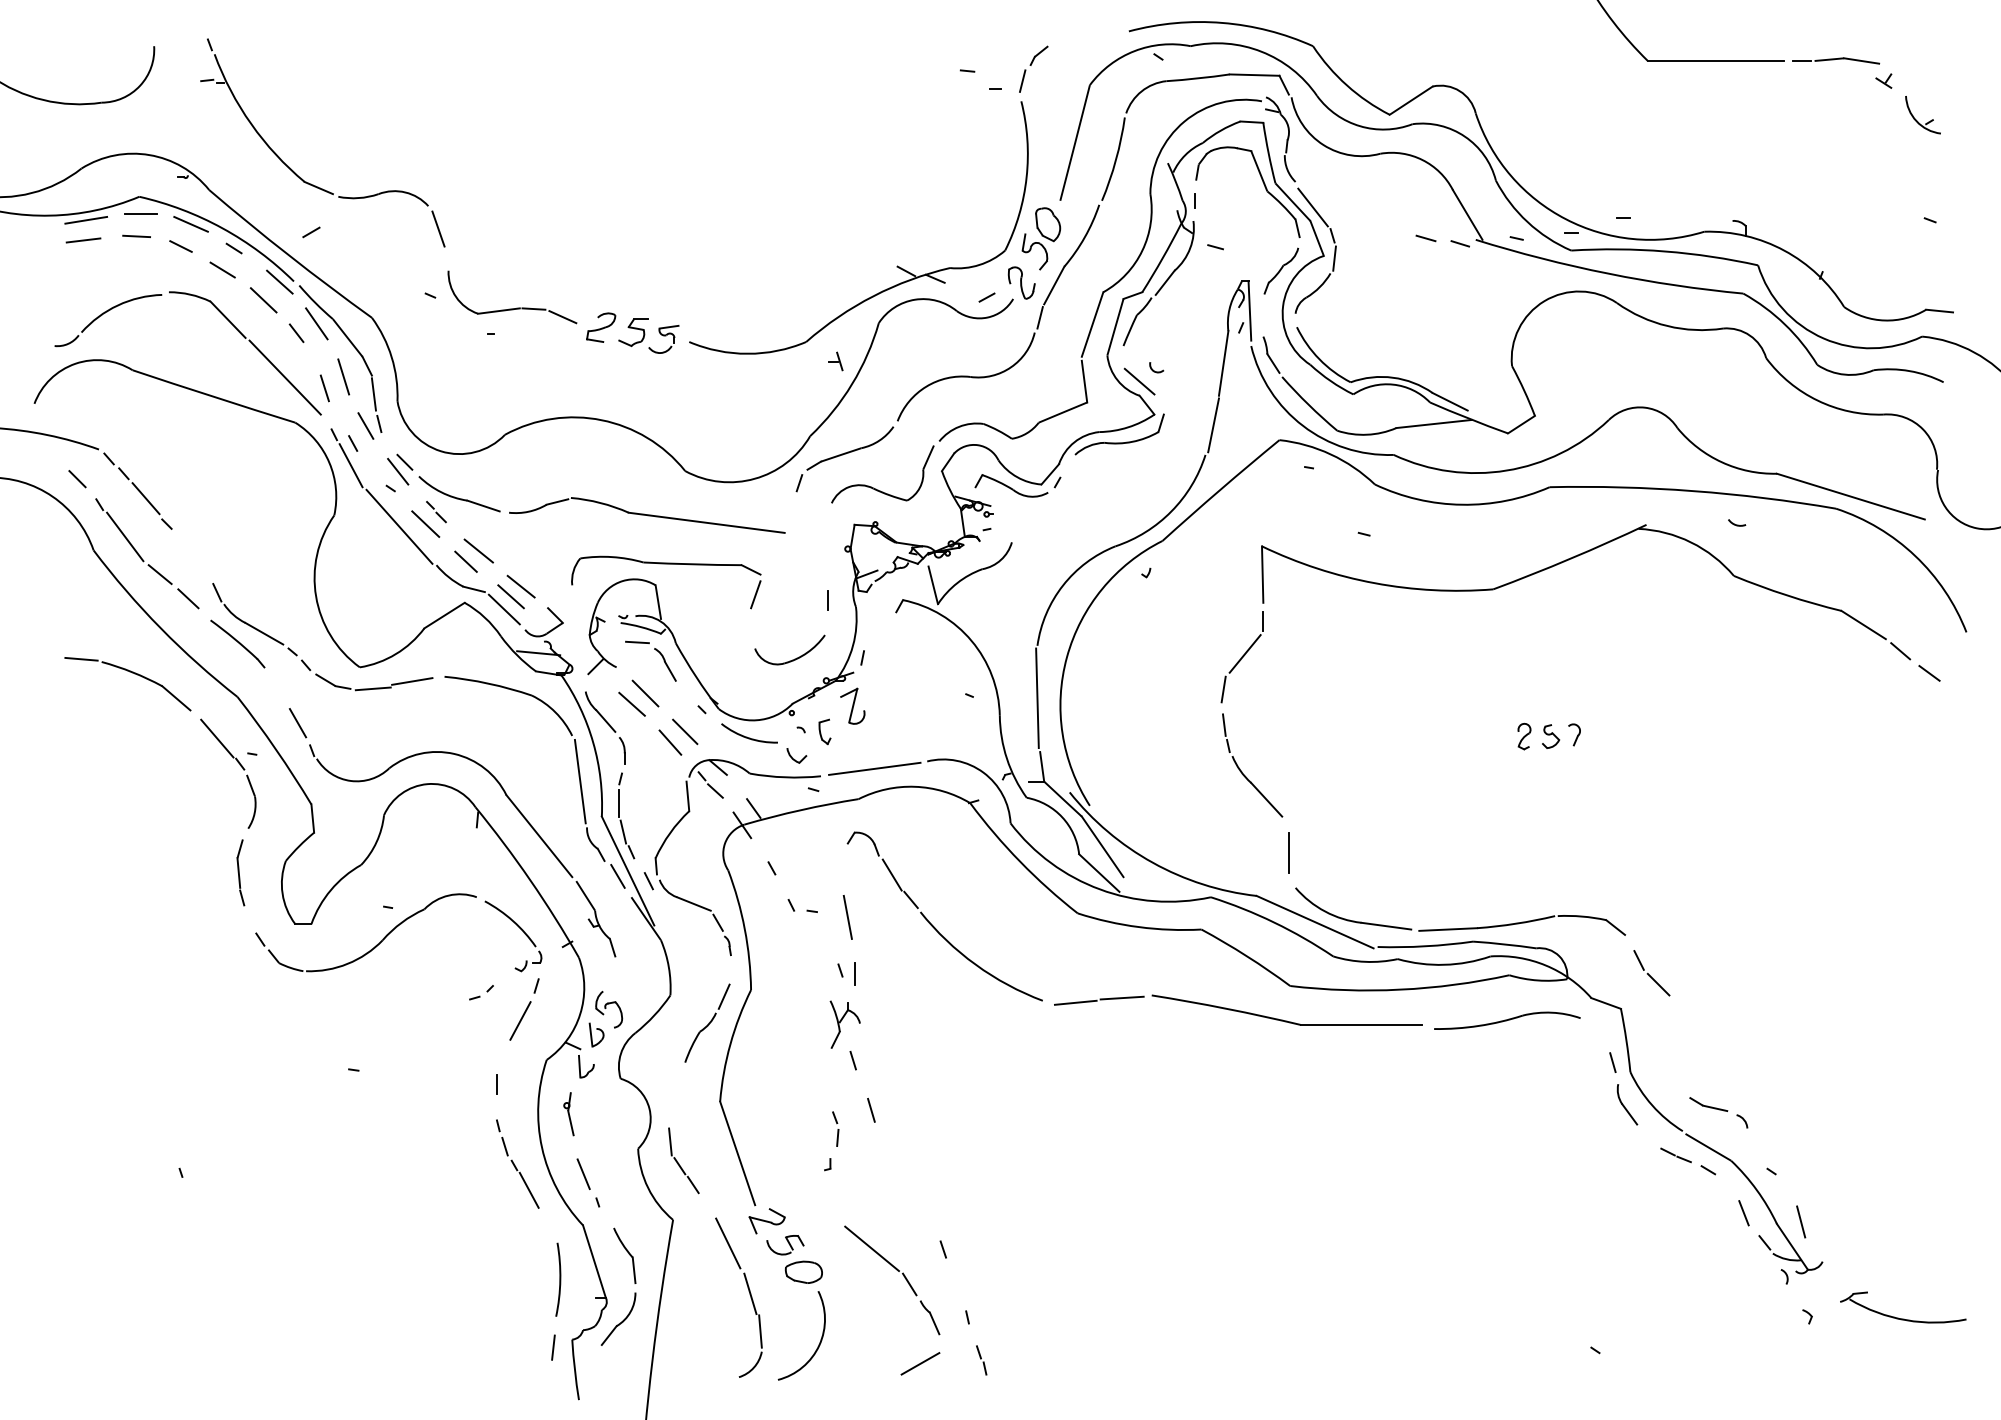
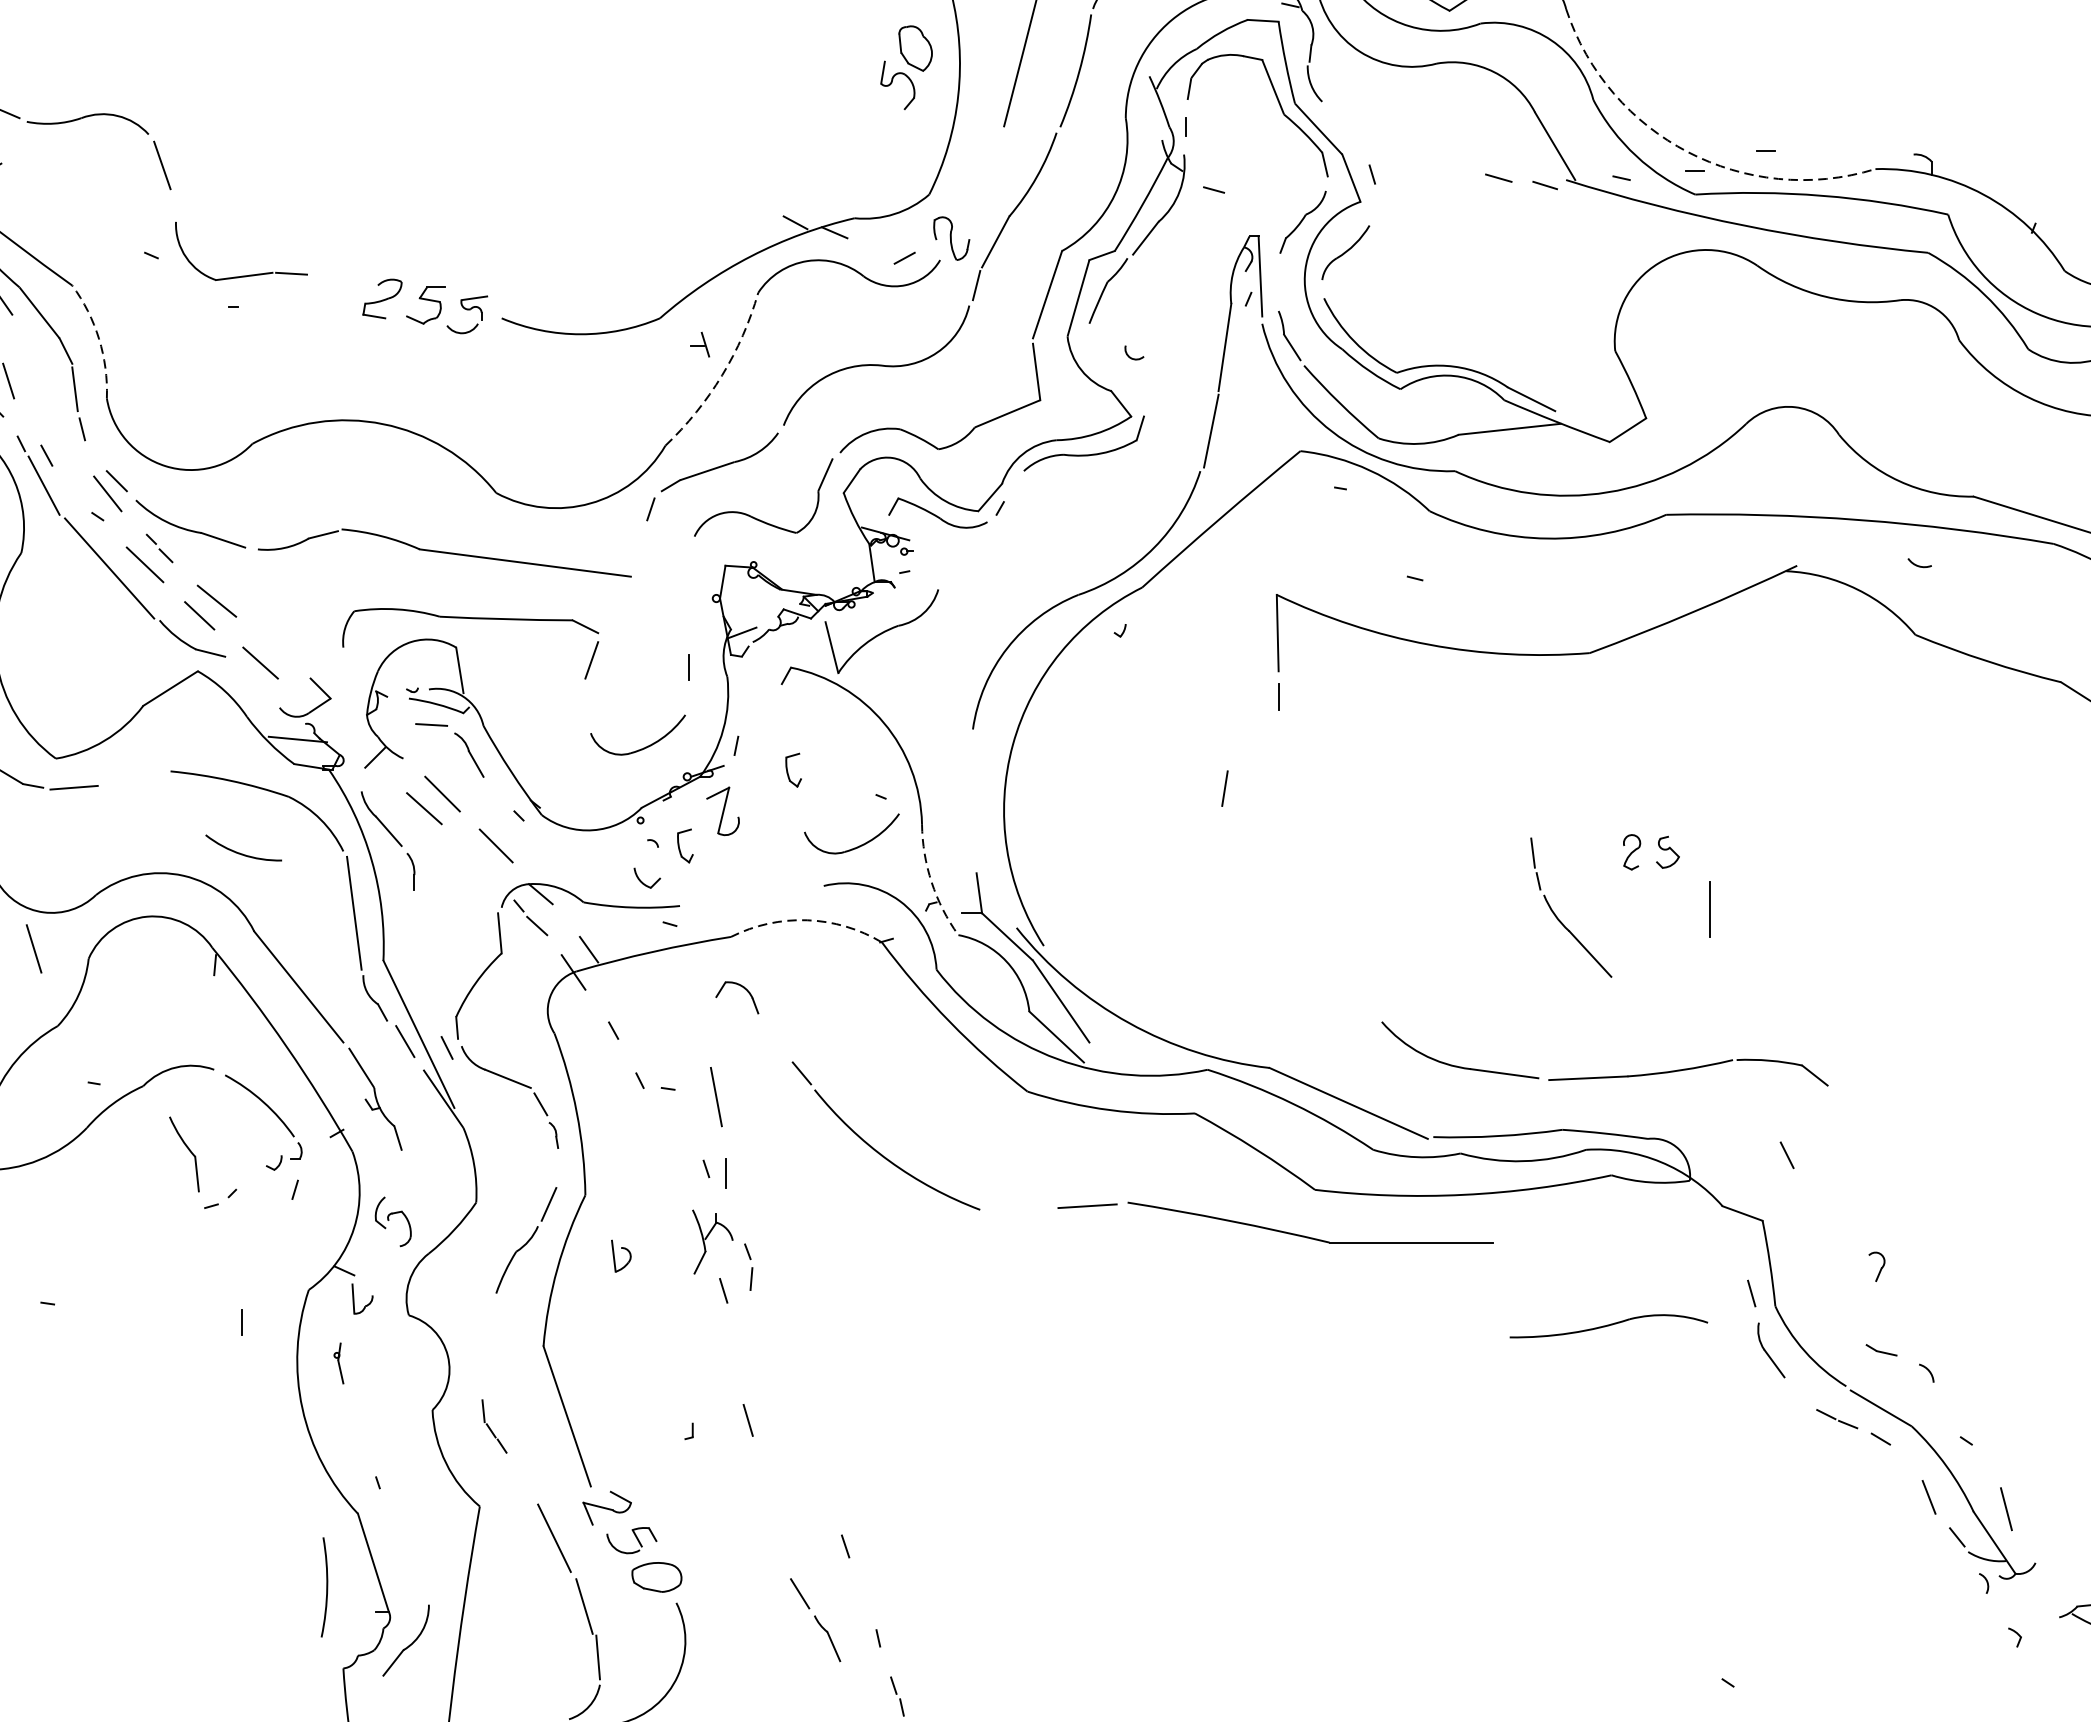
line: (1312, 207) -> (1345, 136), removed
arc: (1565, 219) -> (1687, 152), solid -> dashed
part: (1041, 238) -> (906, 67), moved
line: (1334, 258) -> (1374, 205), removed
line: (562, 317) -> (330, 285), removed
arc: (391, 357) -> (98, 339), solid -> dashed
line: (343, 376) -> (33, 948), moved
line: (1139, 381) -> (1111, 371), removed
arc: (852, 384) -> (722, 375), solid -> dashed
line: (365, 425) -> (63, 431), removed
line: (520, 586) -> (273, 649), removed
line: (503, 609) -> (250, 680), removed
line: (1244, 653) -> (1253, 739), removed
part: (904, 675) -> (793, 769), added
line: (412, 681) -> (127, 777), removed
line: (1037, 698) -> (973, 800), removed
part: (952, 731) -> (857, 845), added
part: (1574, 734) -> (1877, 1266), moved
arc: (747, 736) -> (240, 852), moved
line: (670, 742) -> (476, 860), removed
arc: (1006, 758) -> (931, 881), solid -> dashed
line: (874, 768) -> (752, 895), removed
part: (1242, 771) -> (1557, 915), moved
arc: (914, 786) -> (806, 919), solid -> dashed
part: (621, 819) -> (410, 964), removed
line: (1288, 852) -> (1709, 909), moved
line: (891, 874) -> (775, 1038), removed
part: (1463, 927) -> (1609, 1075), moved
line: (1658, 984) -> (1813, 1187), removed
line: (1075, 1002) -> (1024, 1212), removed
line: (520, 1020) -> (273, 1236), removed
part: (1507, 1020) -> (1609, 1325), moved
part: (596, 1034) -> (621, 1255), moved
part: (1708, 1104) -> (1881, 1350), size x0.6
line: (871, 1110) -> (748, 1420), moved
part: (568, 1114) -> (338, 1363), size x0.7
part: (835, 1128) -> (748, 1266), moved
part: (683, 1160) -> (493, 1426), size x0.6
part: (517, 1163) -> (269, 1430), removed
line: (583, 1173) -> (358, 1443), removed
line: (871, 1248) -> (748, 1545), removed
part: (624, 1255) -> (184, 1153), moved
line: (553, 1347) -> (318, 1679), removed
line: (920, 1363) -> (814, 1700), removed

